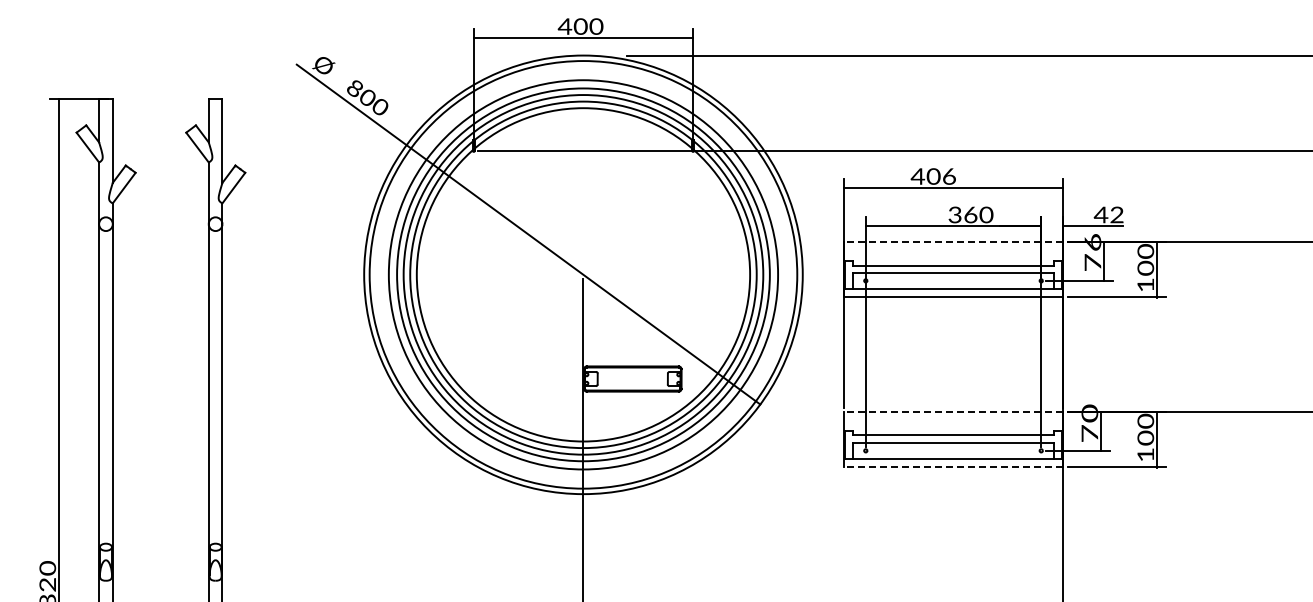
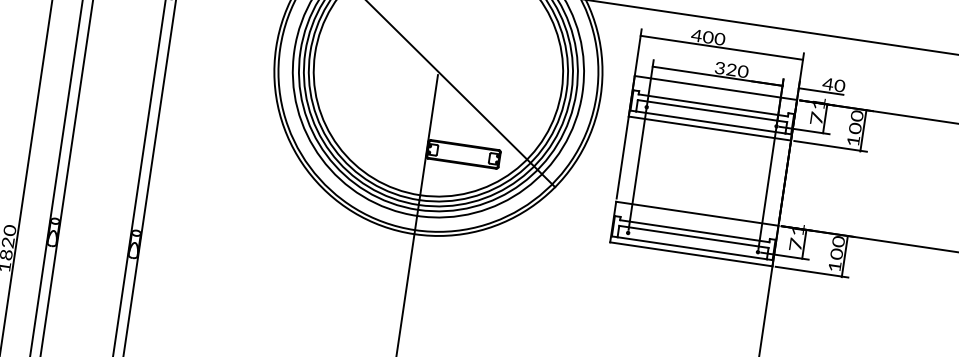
text: (949, 176) -> (720, 39), 406 -> 400
text: (970, 214) -> (731, 69), 360 -> 320
text: (1117, 215) -> (840, 86), 42 -> 40
line: (953, 241) -> (715, 87), dashed -> solid
text: (1092, 242) -> (818, 103), 76 -> 71
line: (953, 411) -> (697, 213), dashed -> solid
text: (1089, 413) -> (797, 229), 70 -> 71
line: (953, 466) -> (691, 254), dashed -> solid

